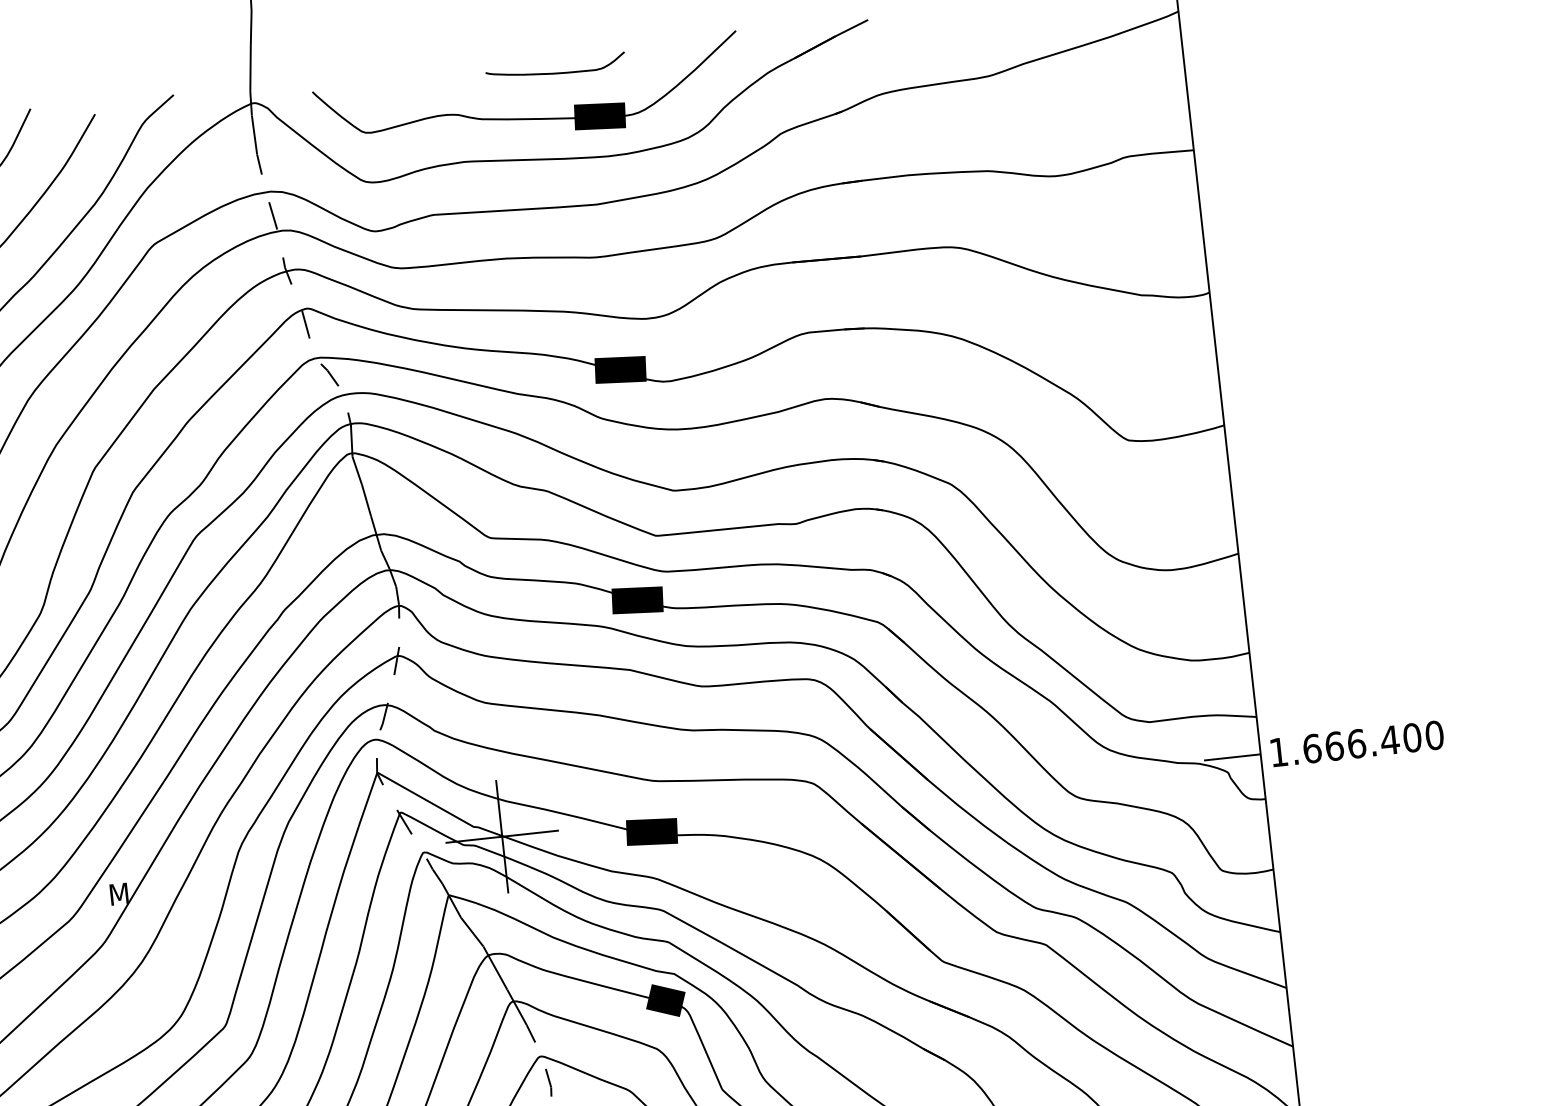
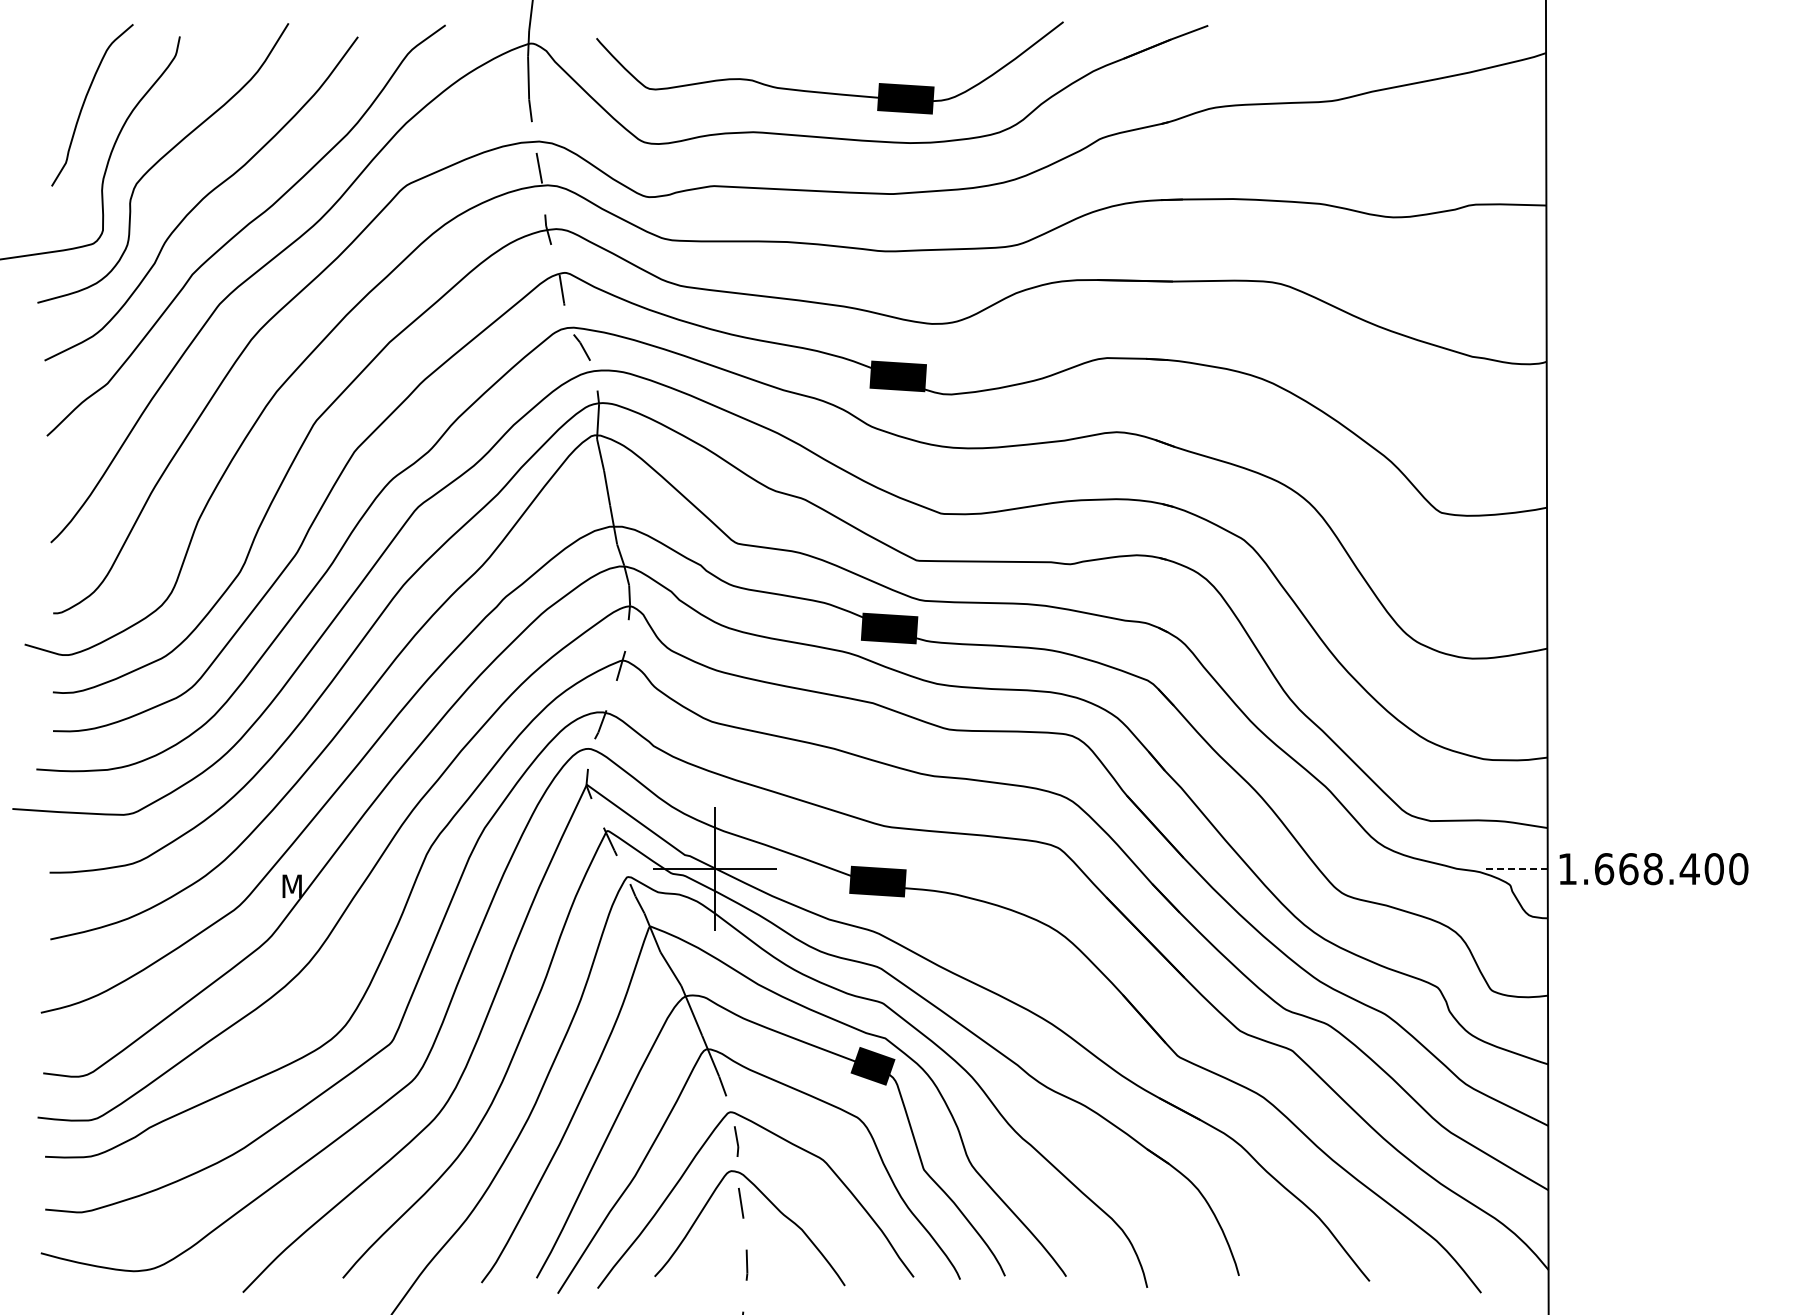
curve: (556, 72) -> (863, 46), removed
text: (1357, 744) -> (1653, 869), 1.666.400 -> 1.668.400
line: (1232, 757) -> (1516, 869), solid -> dashed

